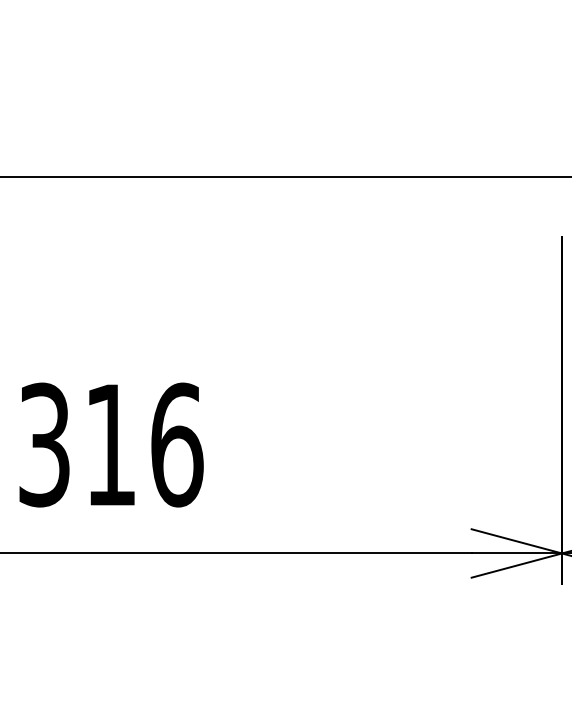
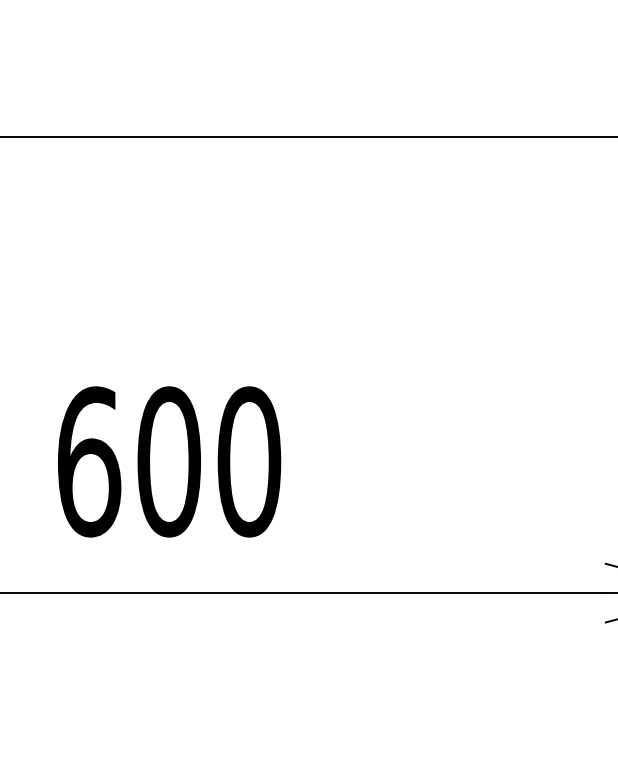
text: (111, 444) -> (169, 461), 316 -> 600

